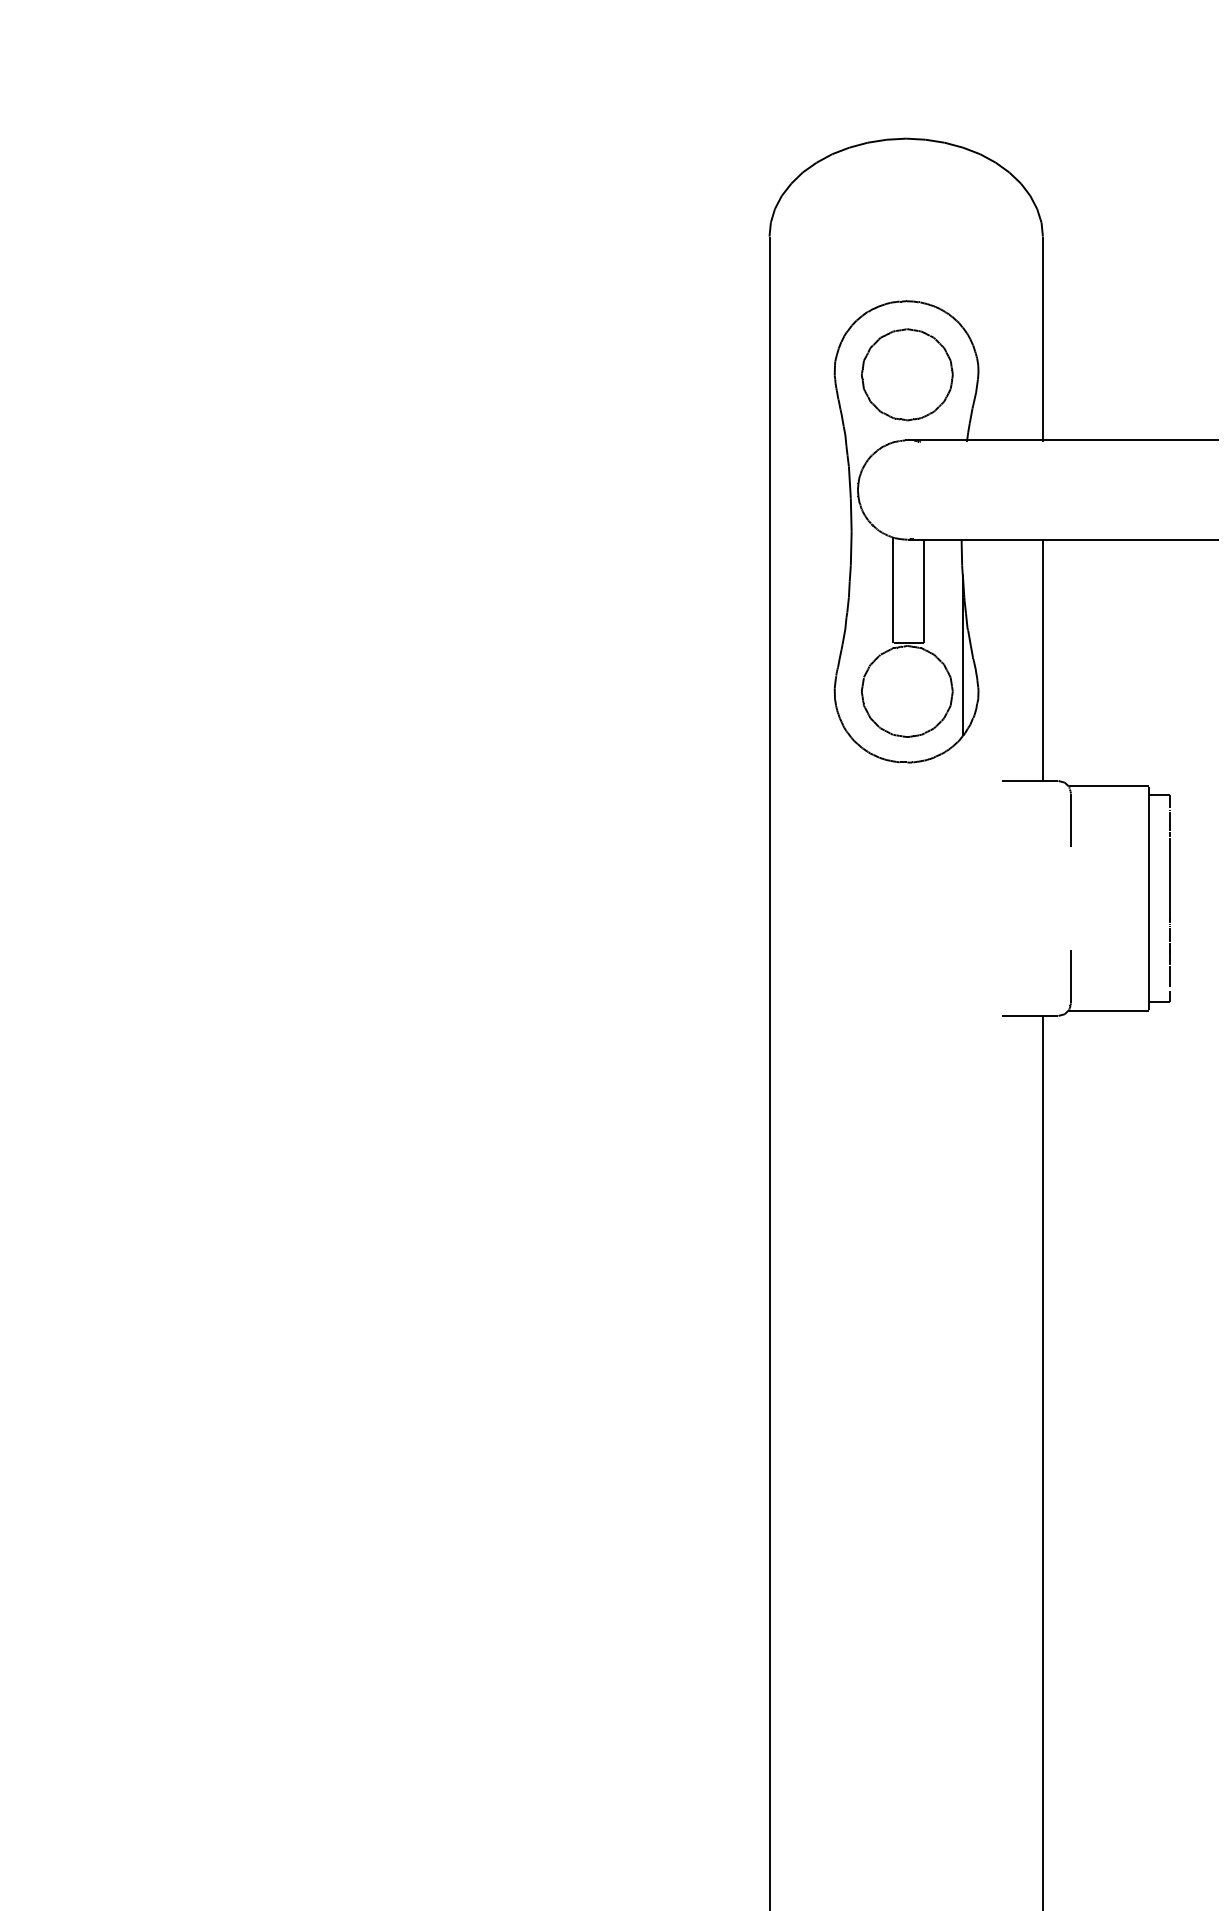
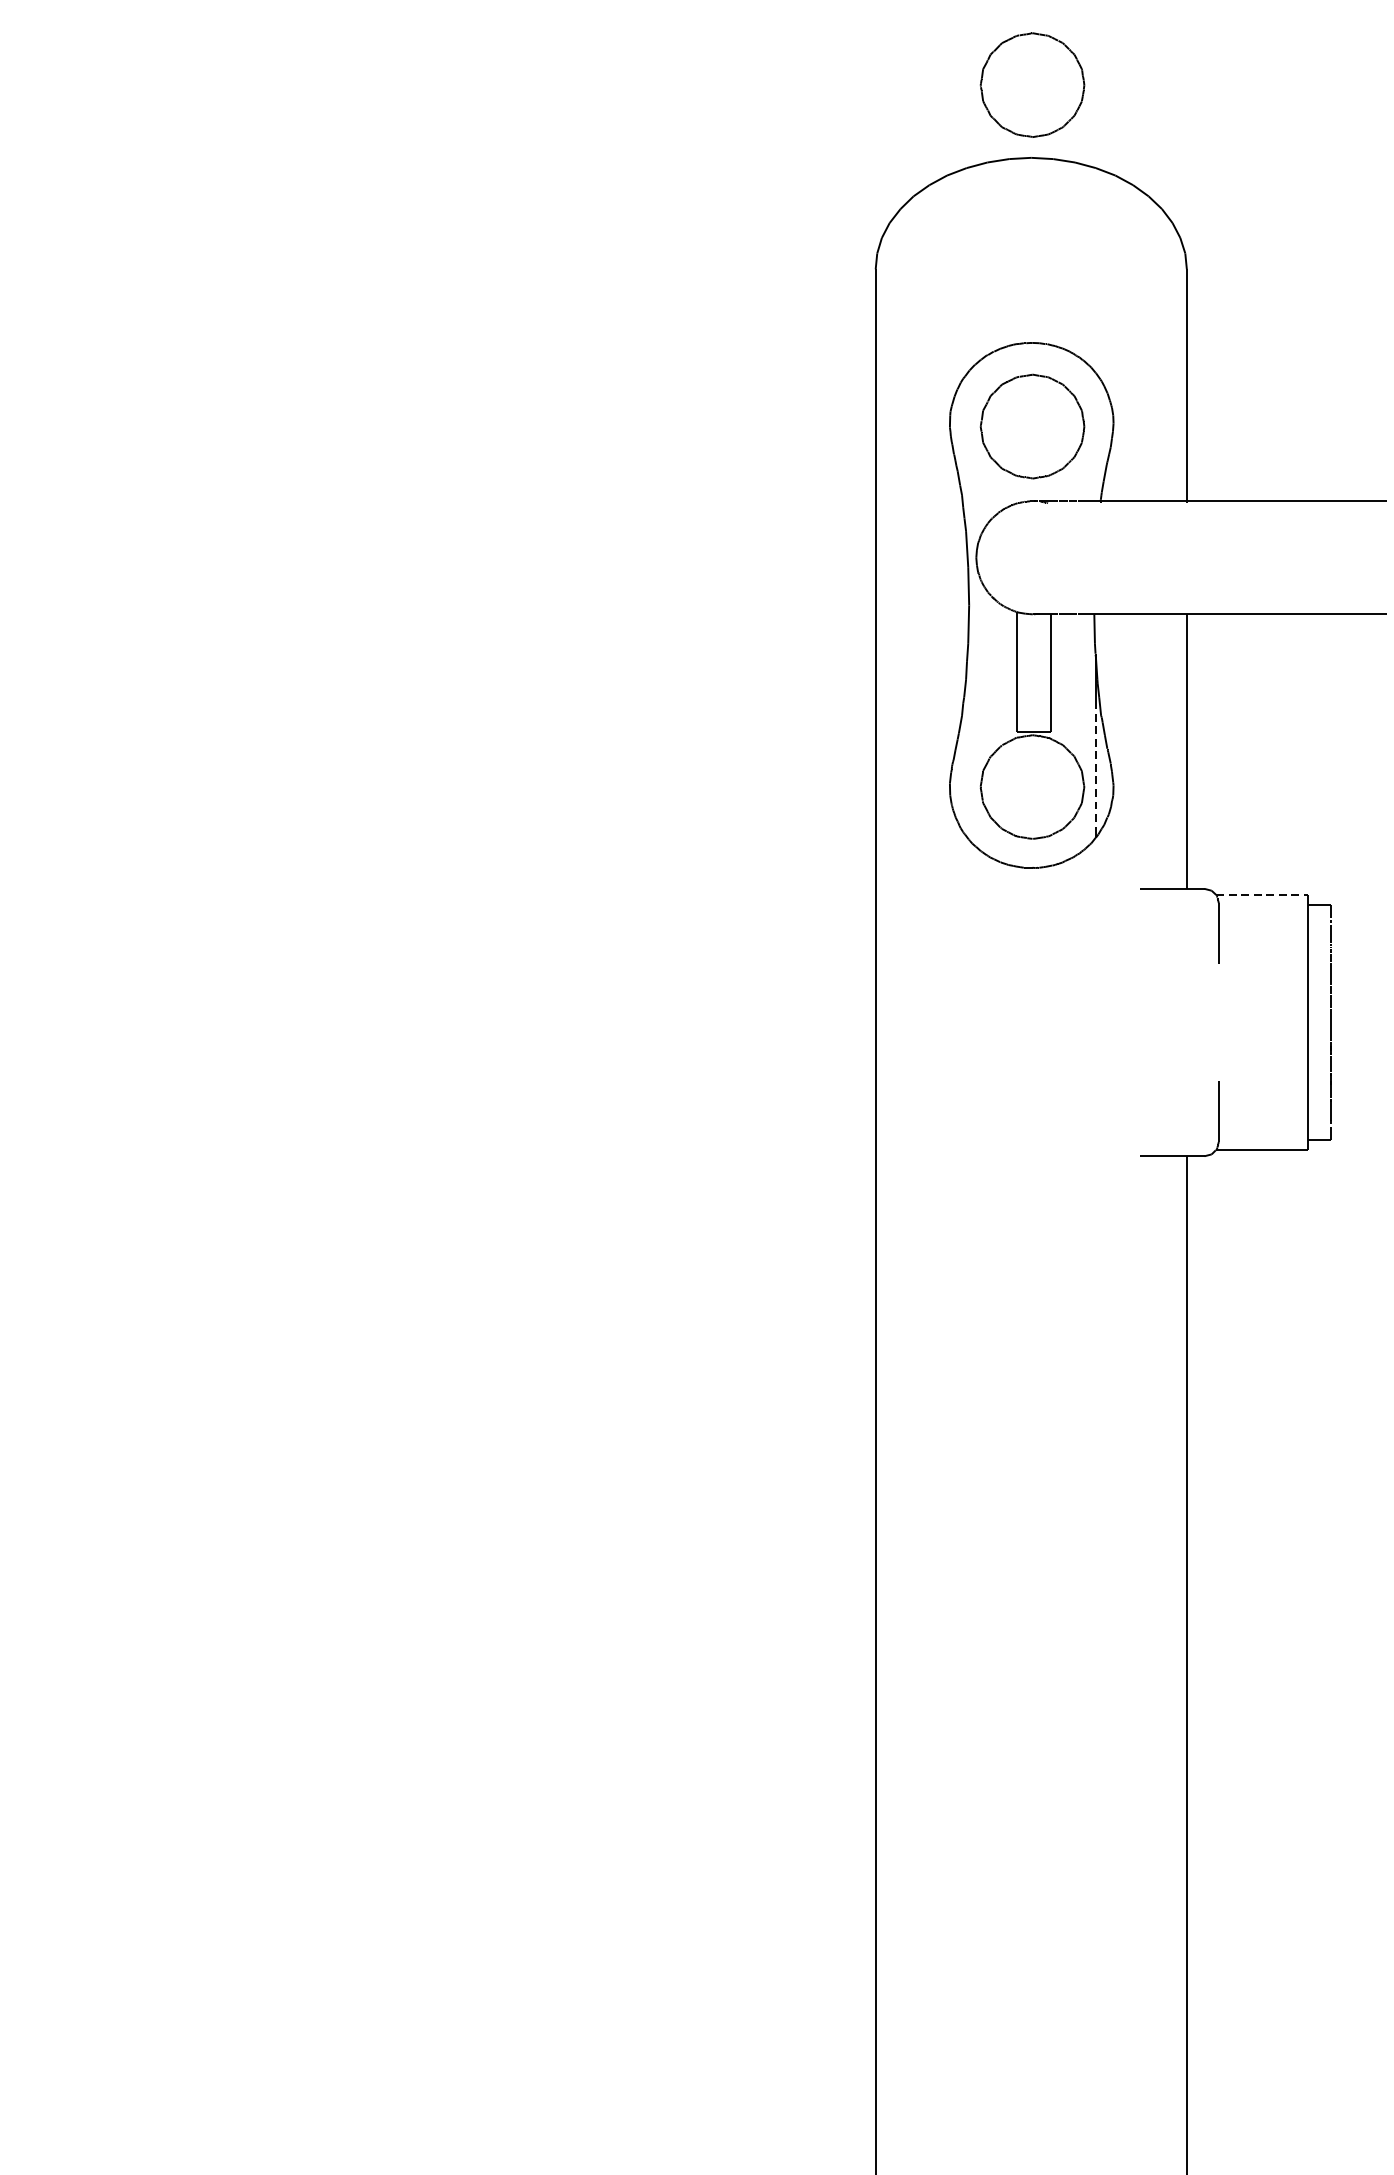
part: (907, 74) -> (1032, 84), added
line: (962, 677) -> (1095, 771), solid -> dashed
line: (1109, 786) -> (1262, 895), solid -> dashed

